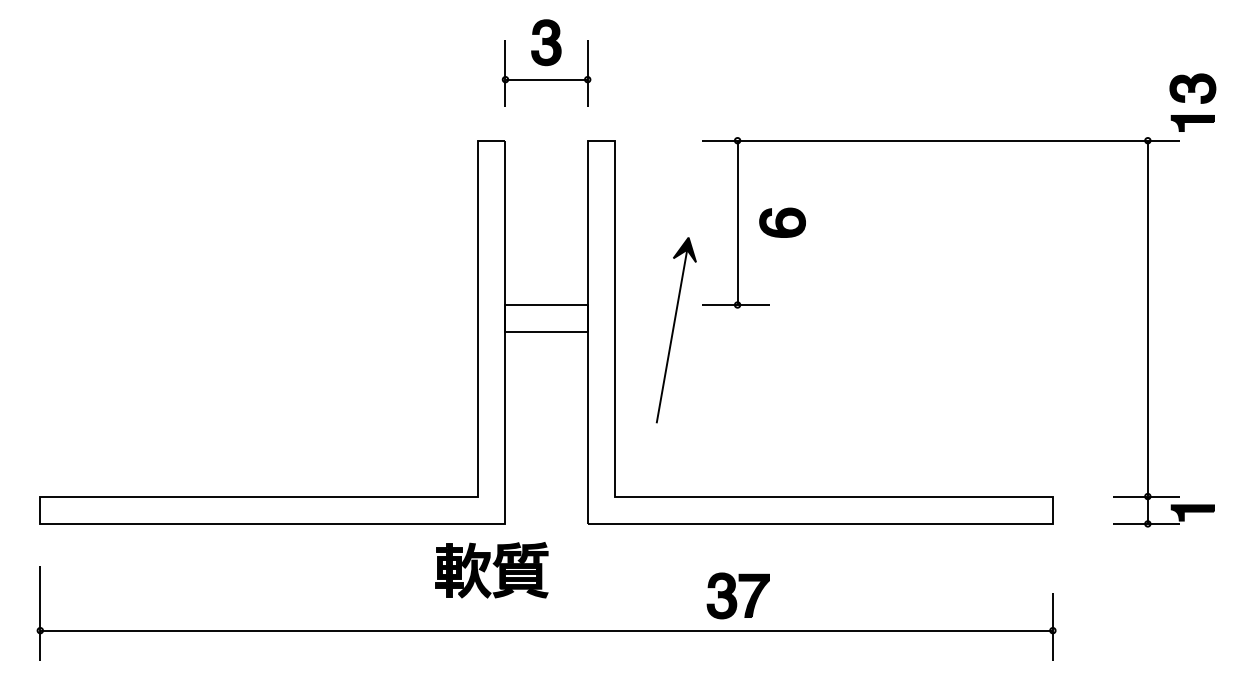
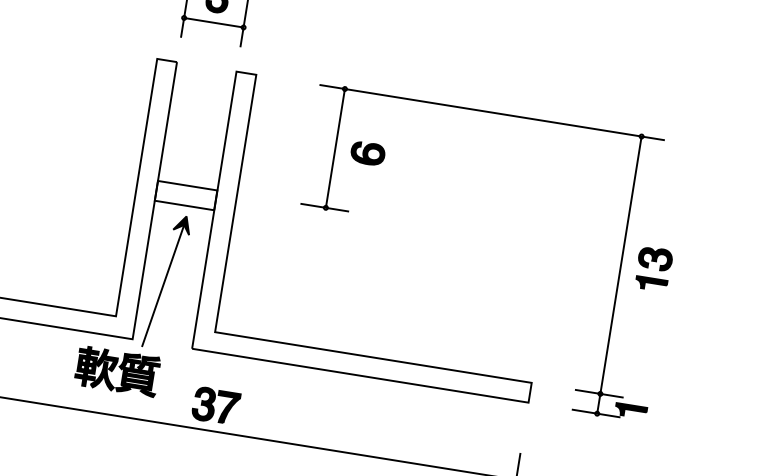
part: (1185, 102) -> (648, 268), moved
part: (675, 330) -> (166, 282), moved
part: (737, 595) -> (215, 405), moved

